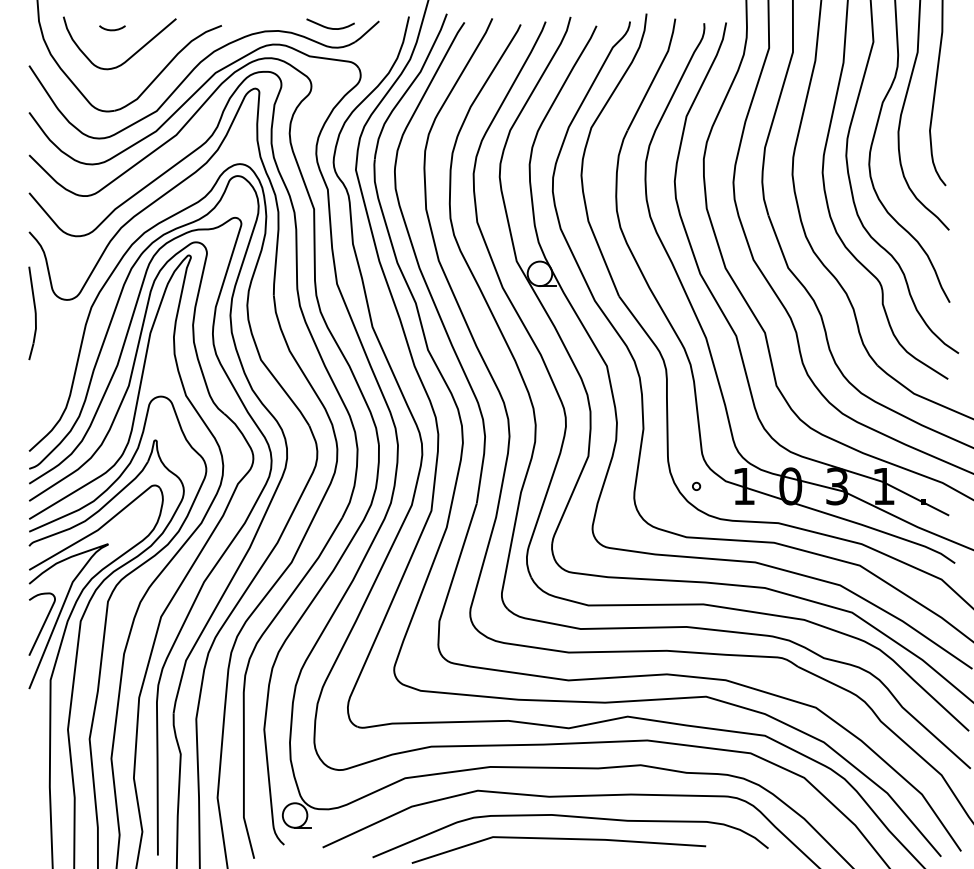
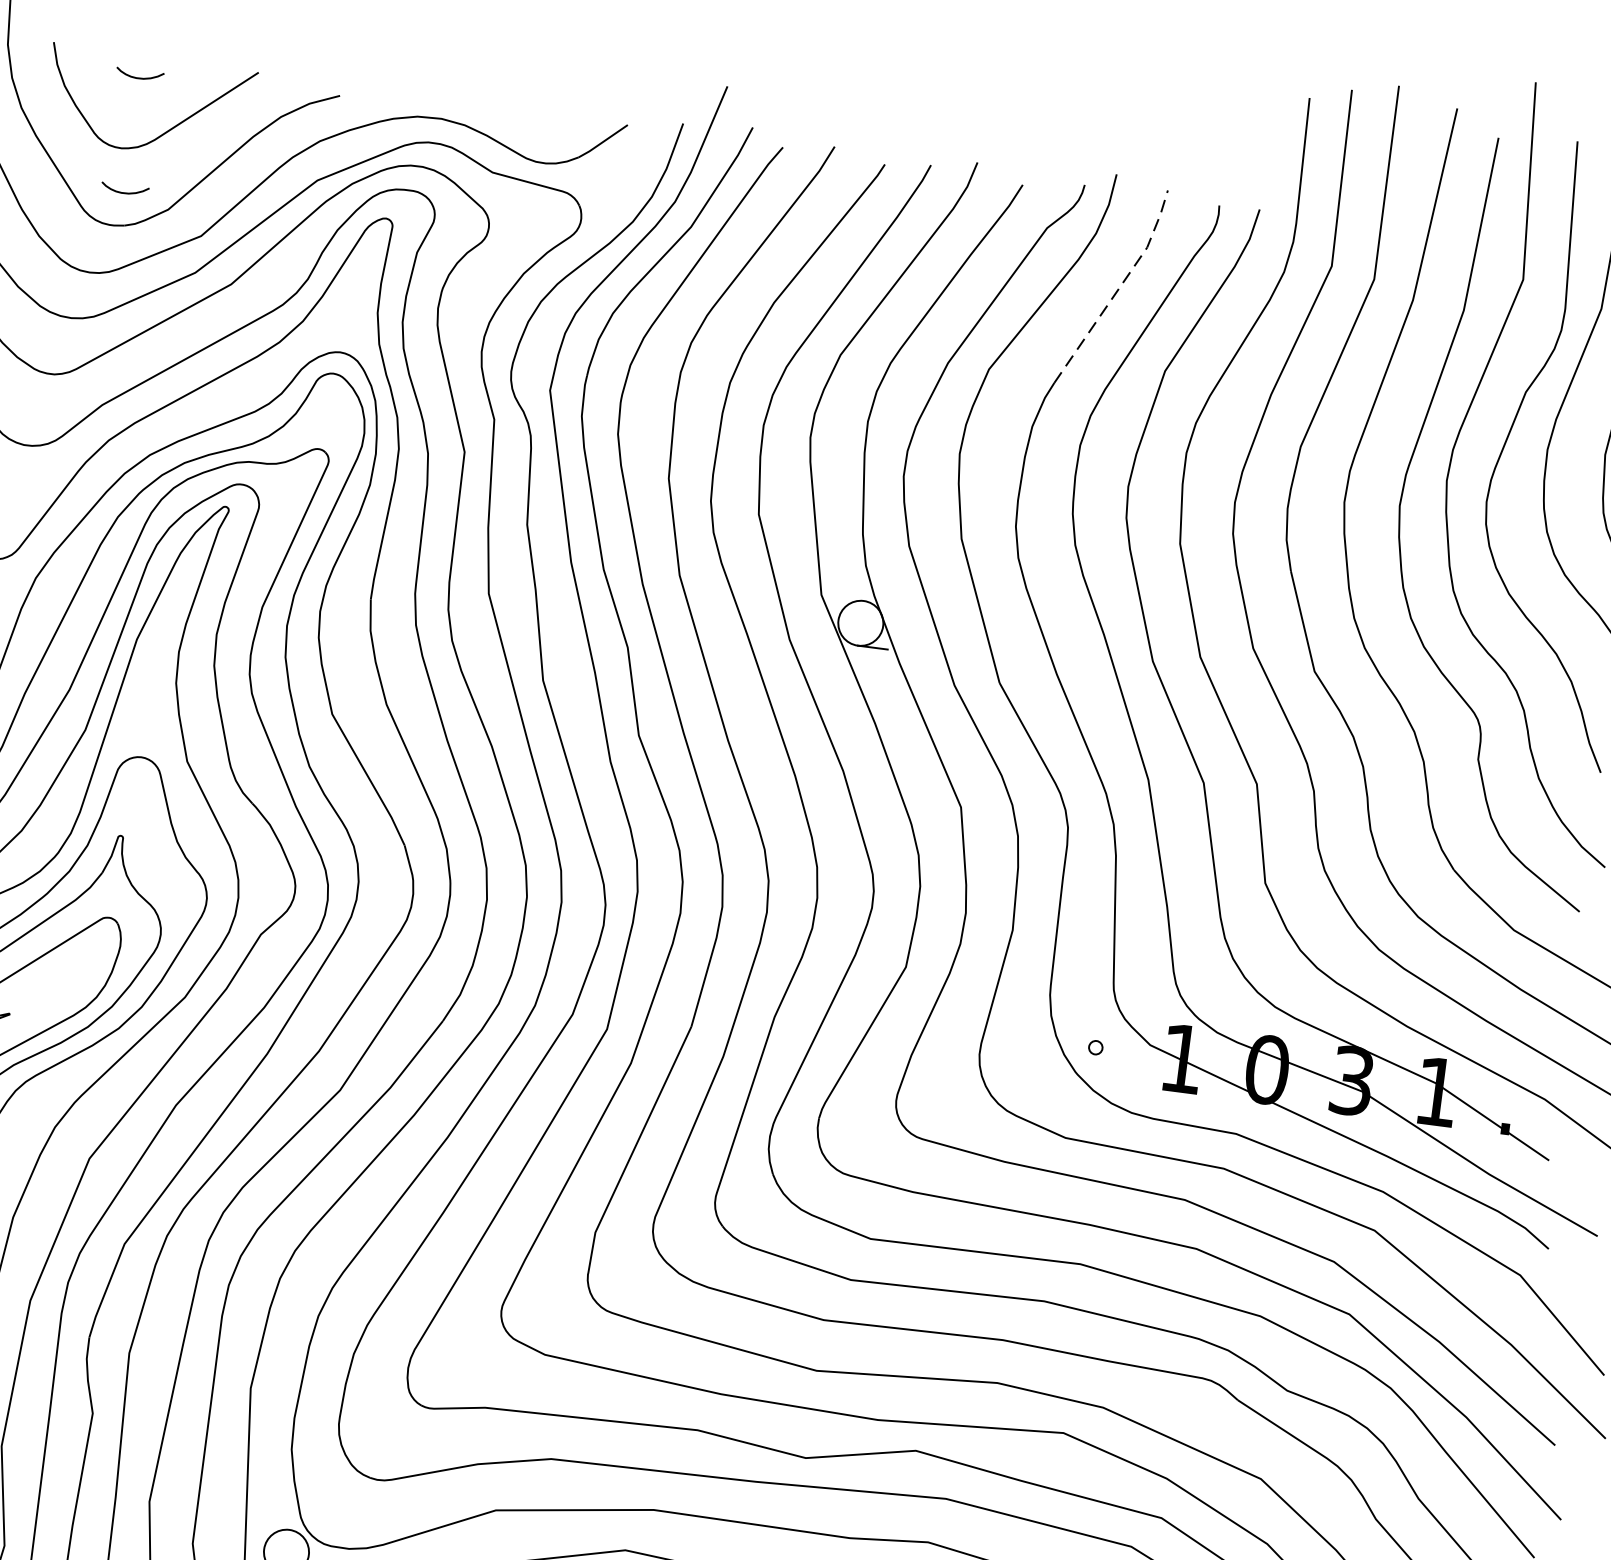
curve: (330, 27) -> (537, 124), removed
line: (656, 74) -> (1120, 287), solid -> dashed
curve: (112, 92) -> (124, 191), added

